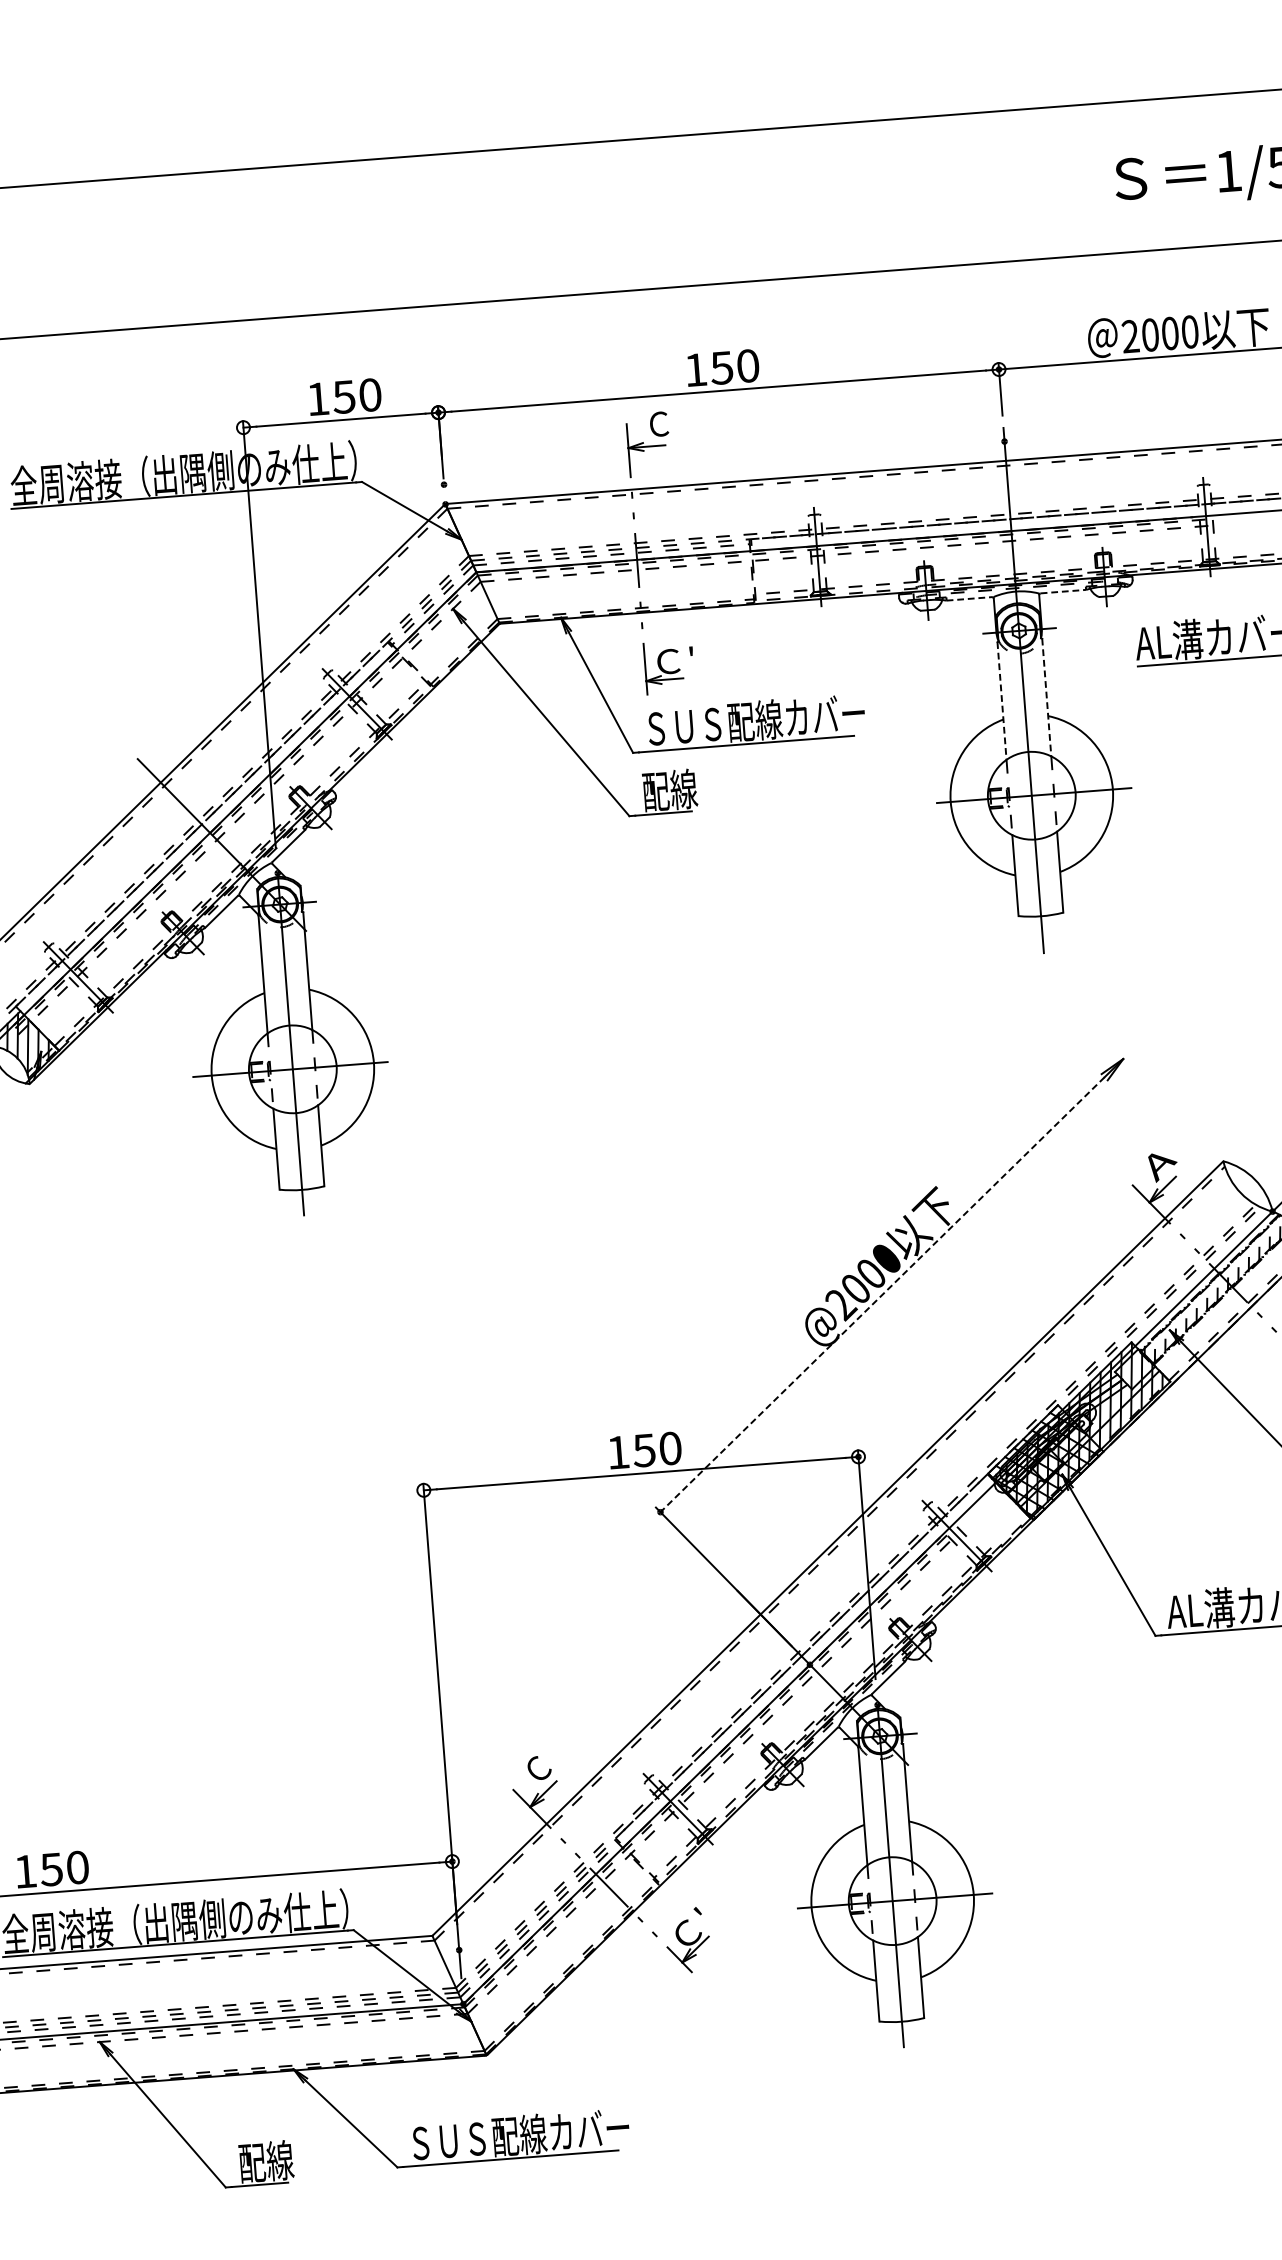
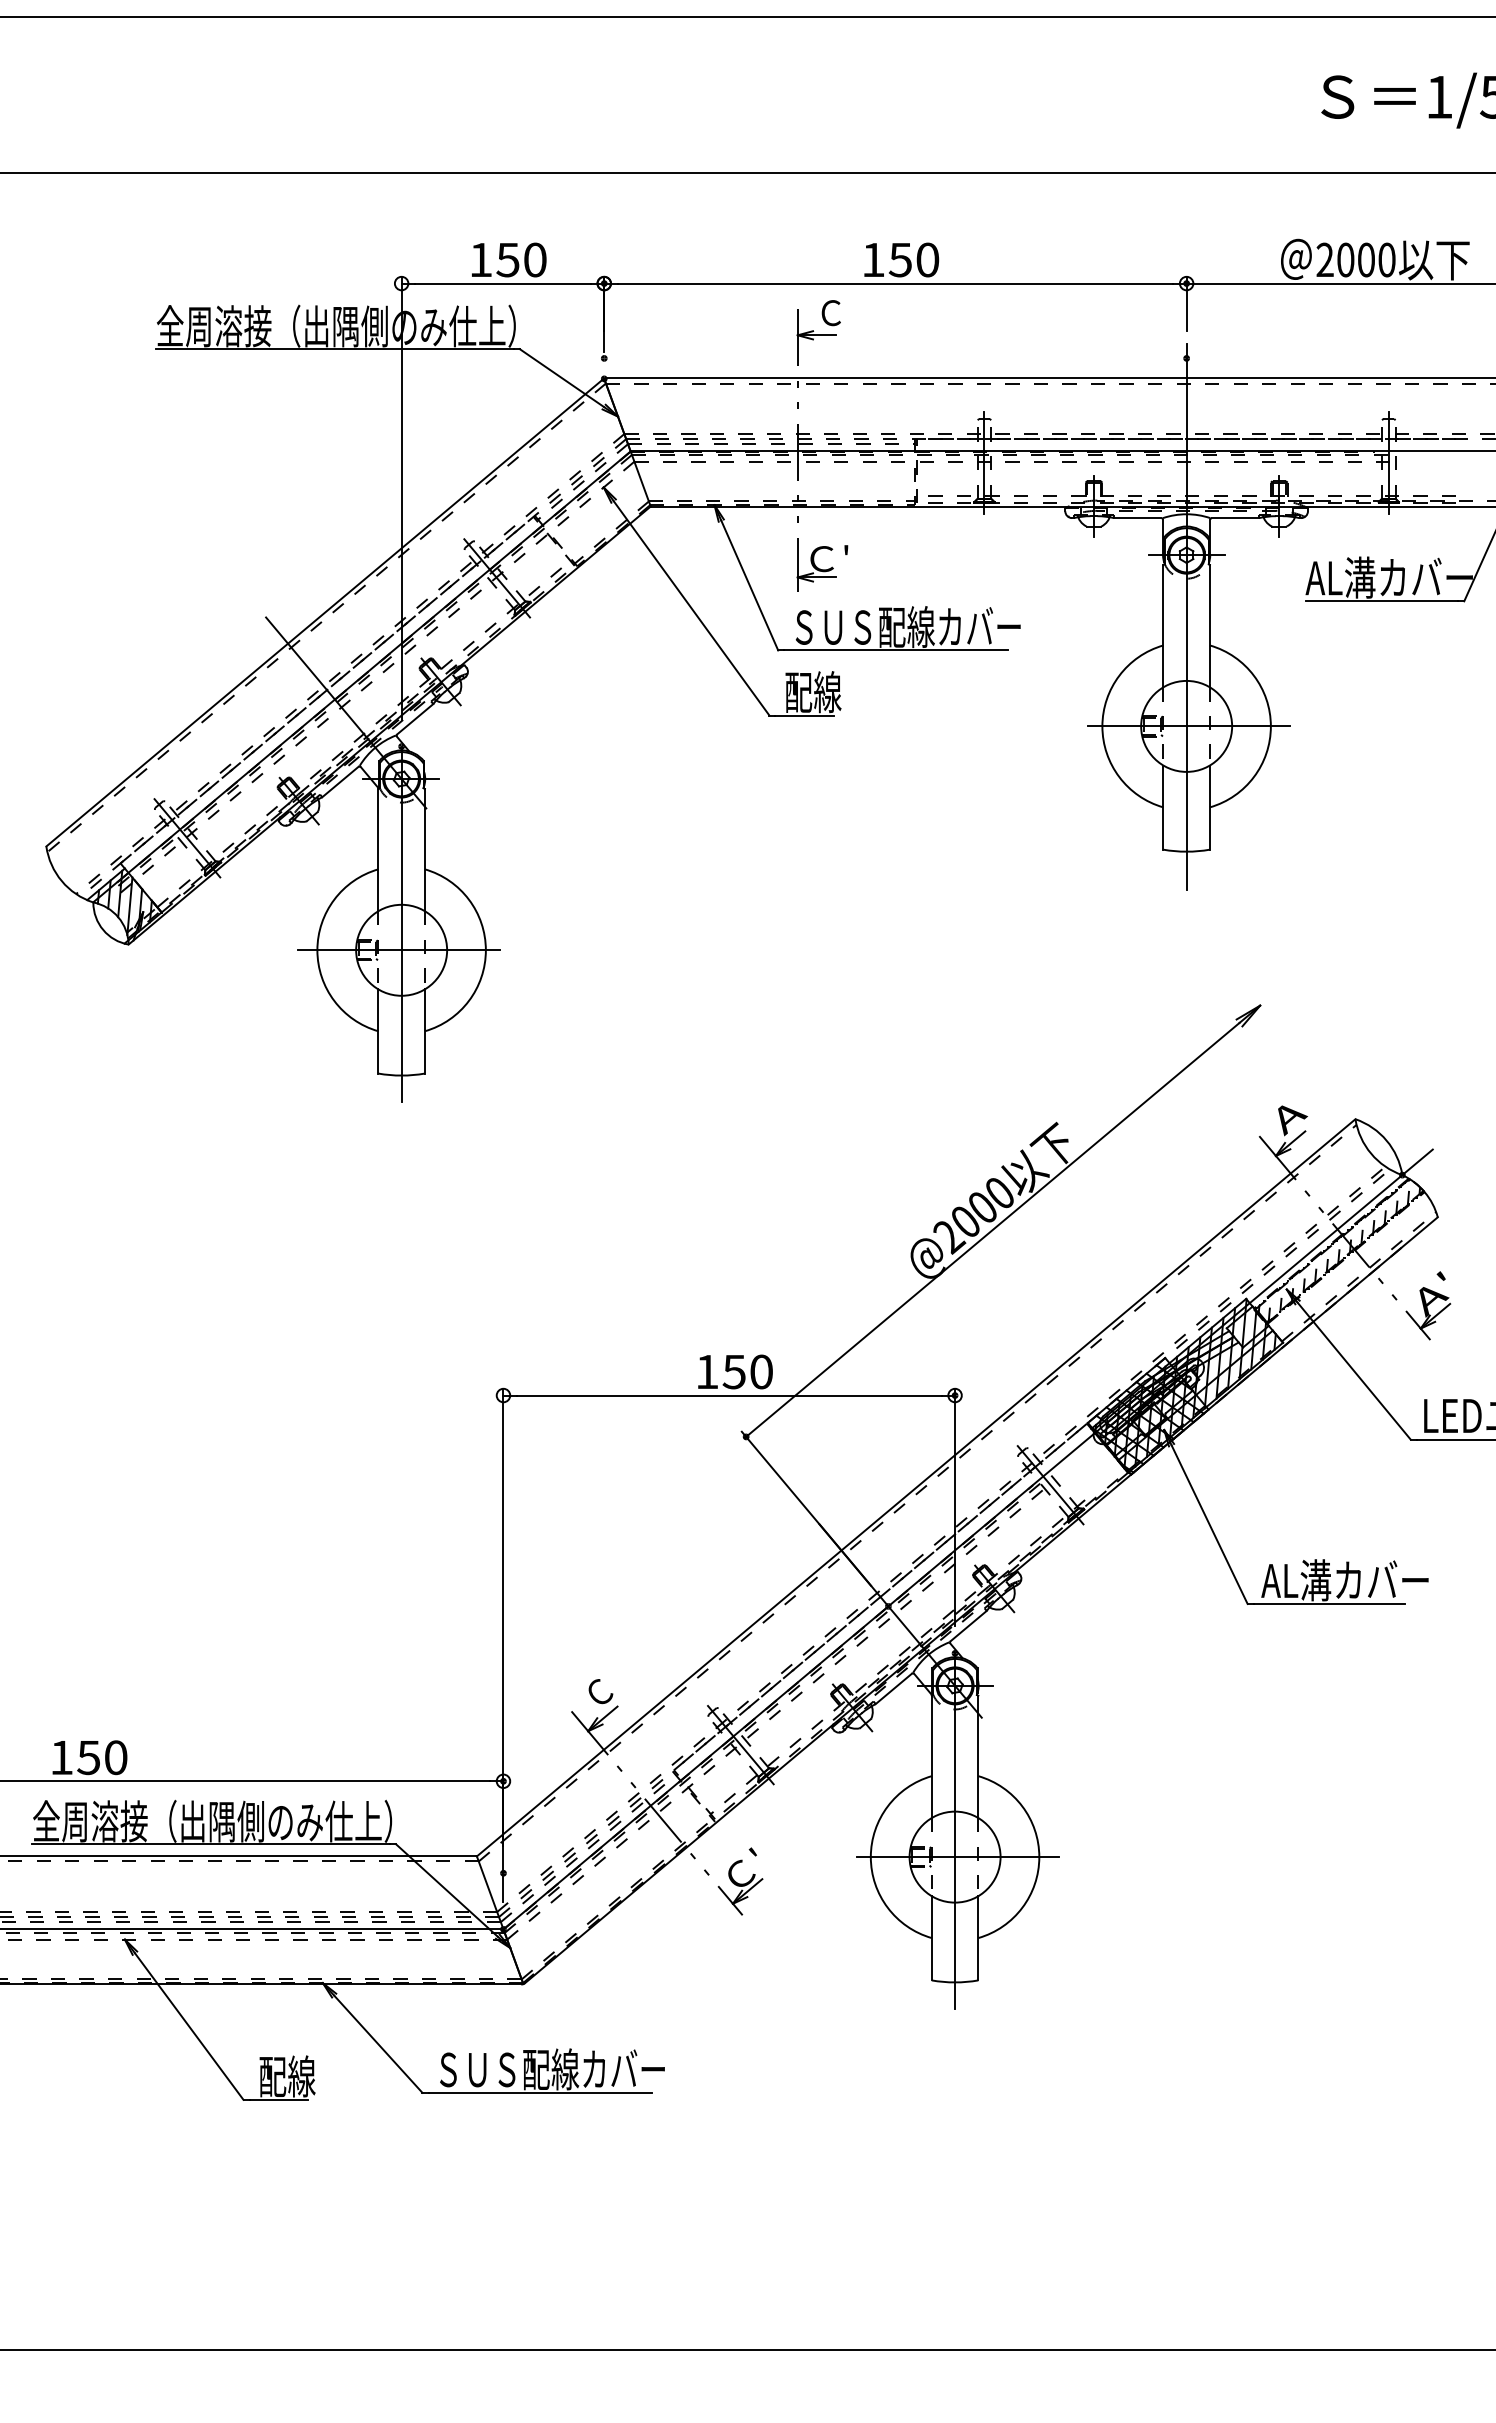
line: (1063, 592) -> (1235, 518), dashed -> solid
line: (969, 599) -> (1137, 518), dashed -> solid
line: (1046, 697) -> (1209, 626), dashed -> solid
line: (1002, 701) -> (1163, 626), dashed -> solid
line: (882, 1295) -> (992, 1230), dashed -> solid

